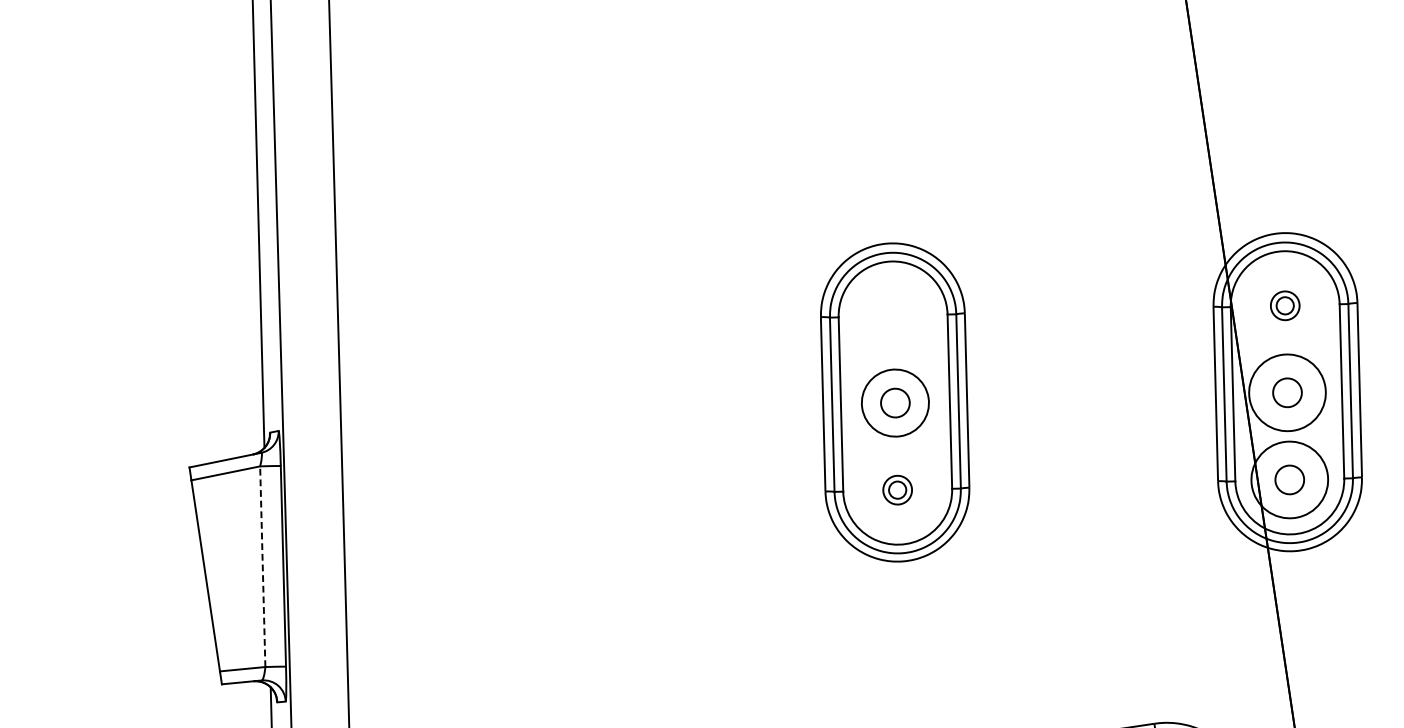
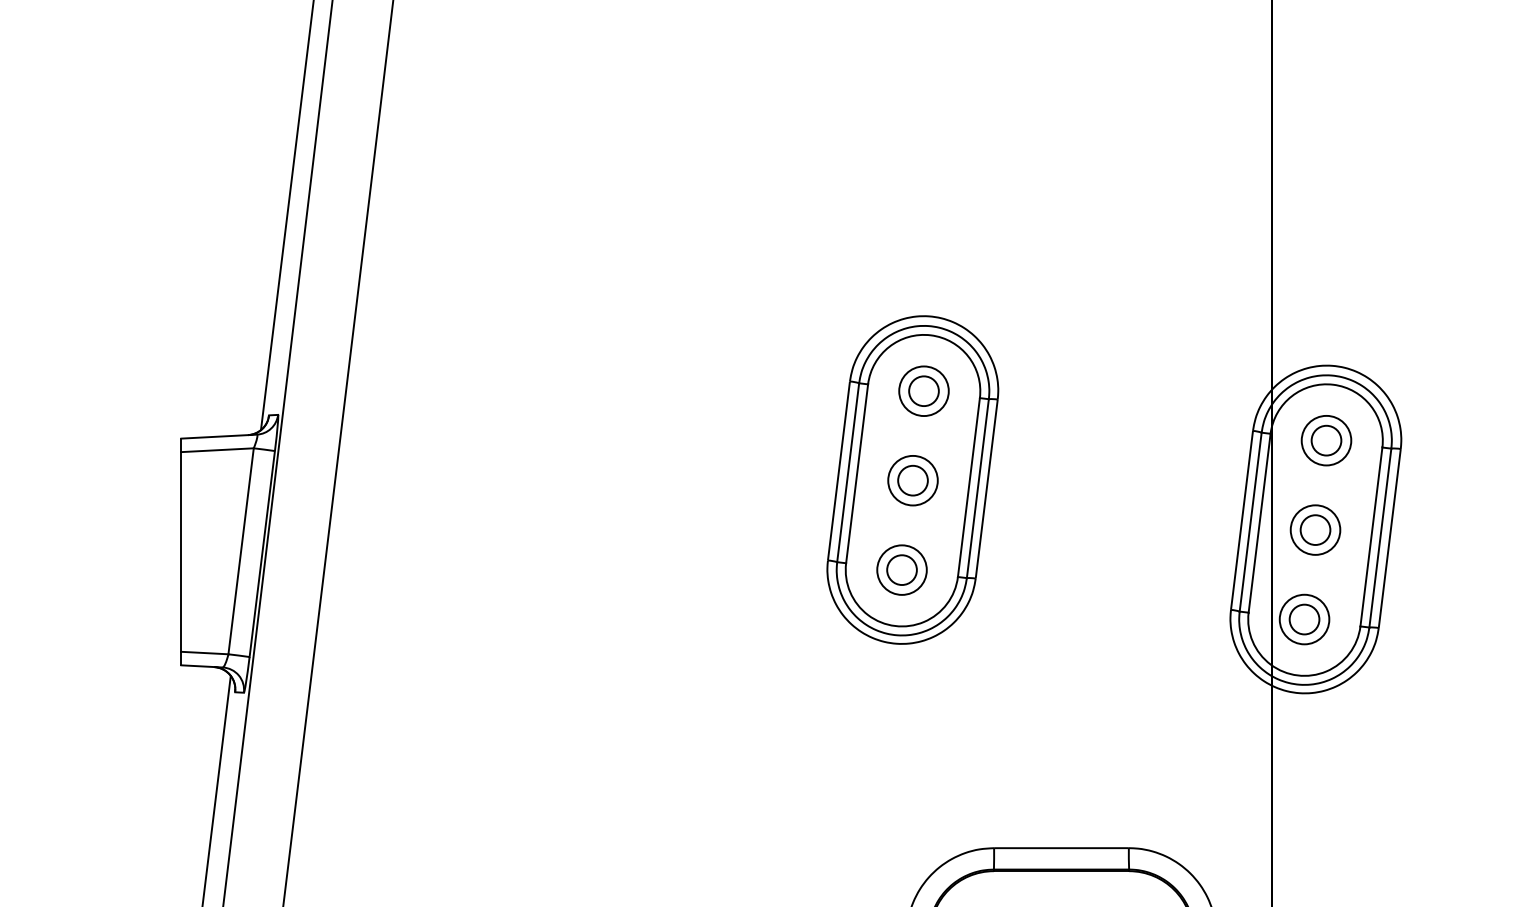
part: (1285, 305) -> (1326, 440), size x1.67
part: (892, 315) -> (923, 390), added
circle: (1287, 392) -> (1315, 529), size x0.62
circle: (894, 402) -> (912, 480), size x0.71
circle: (1289, 479) -> (1304, 619), size x0.62
part: (897, 489) -> (901, 569), size x1.67
line: (263, 566) -> (241, 551), dashed -> solid

